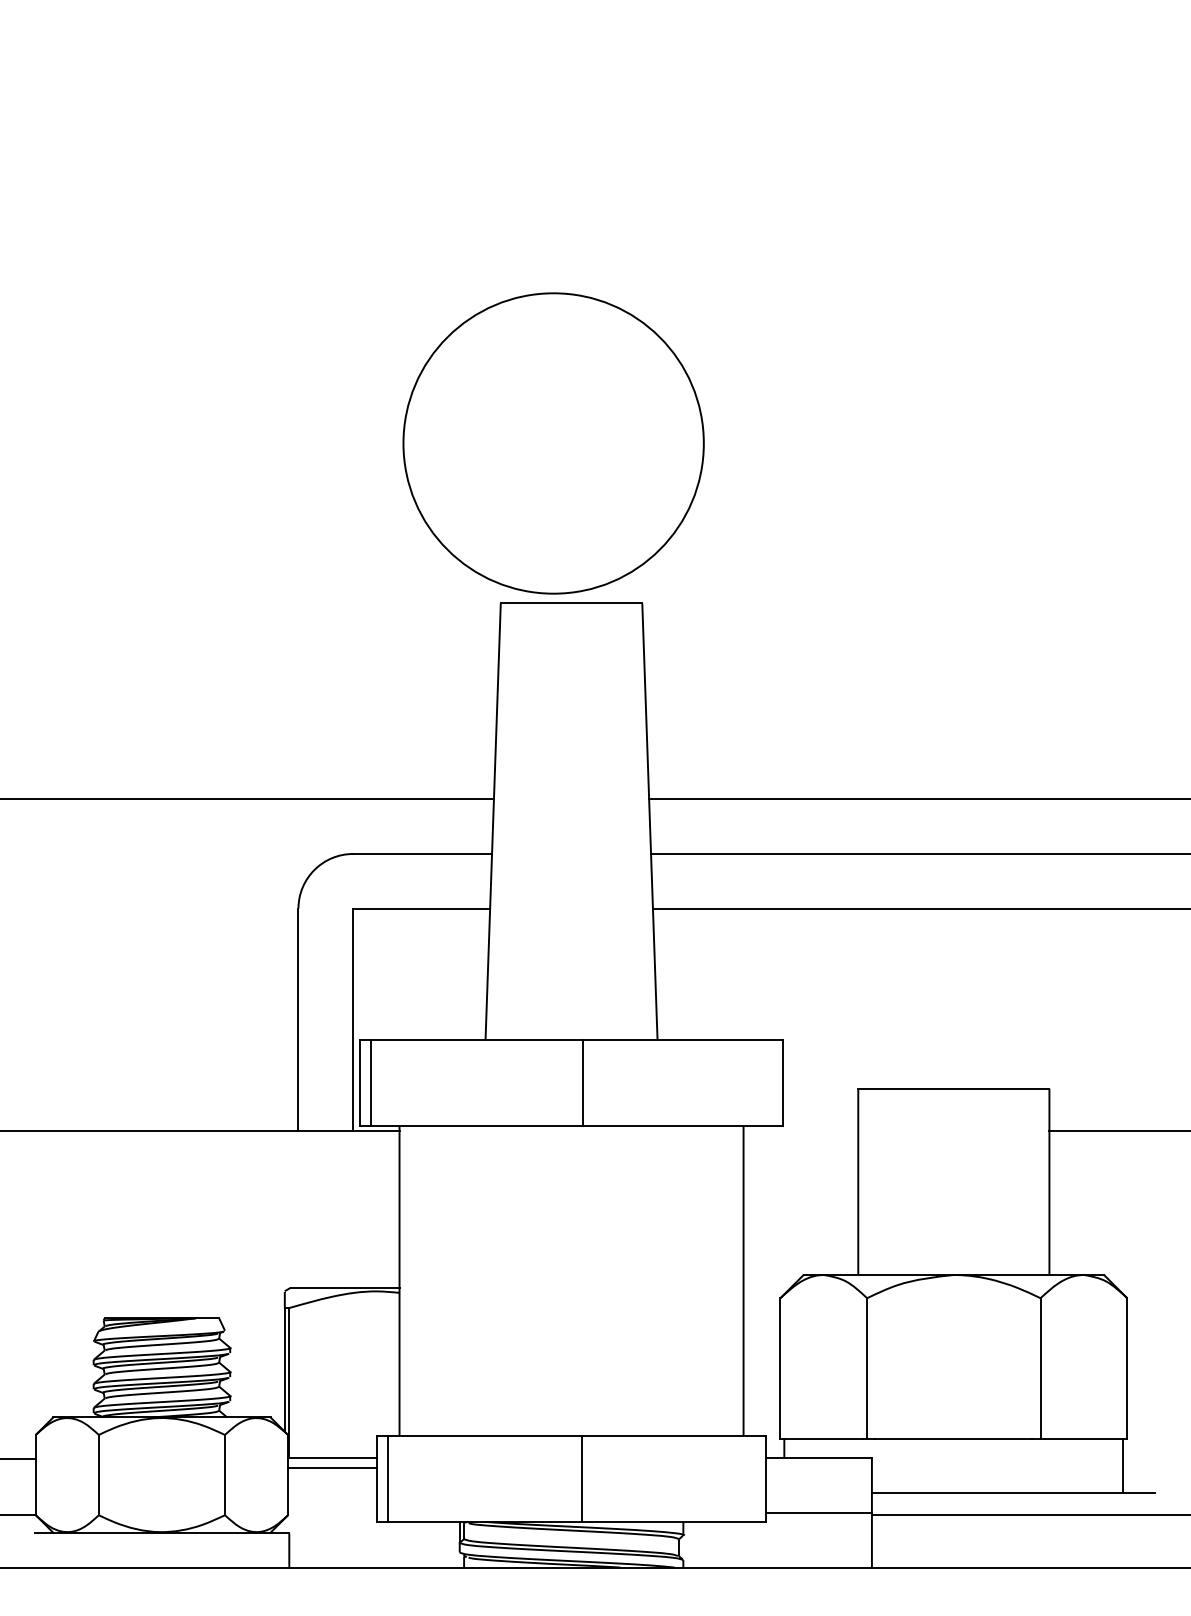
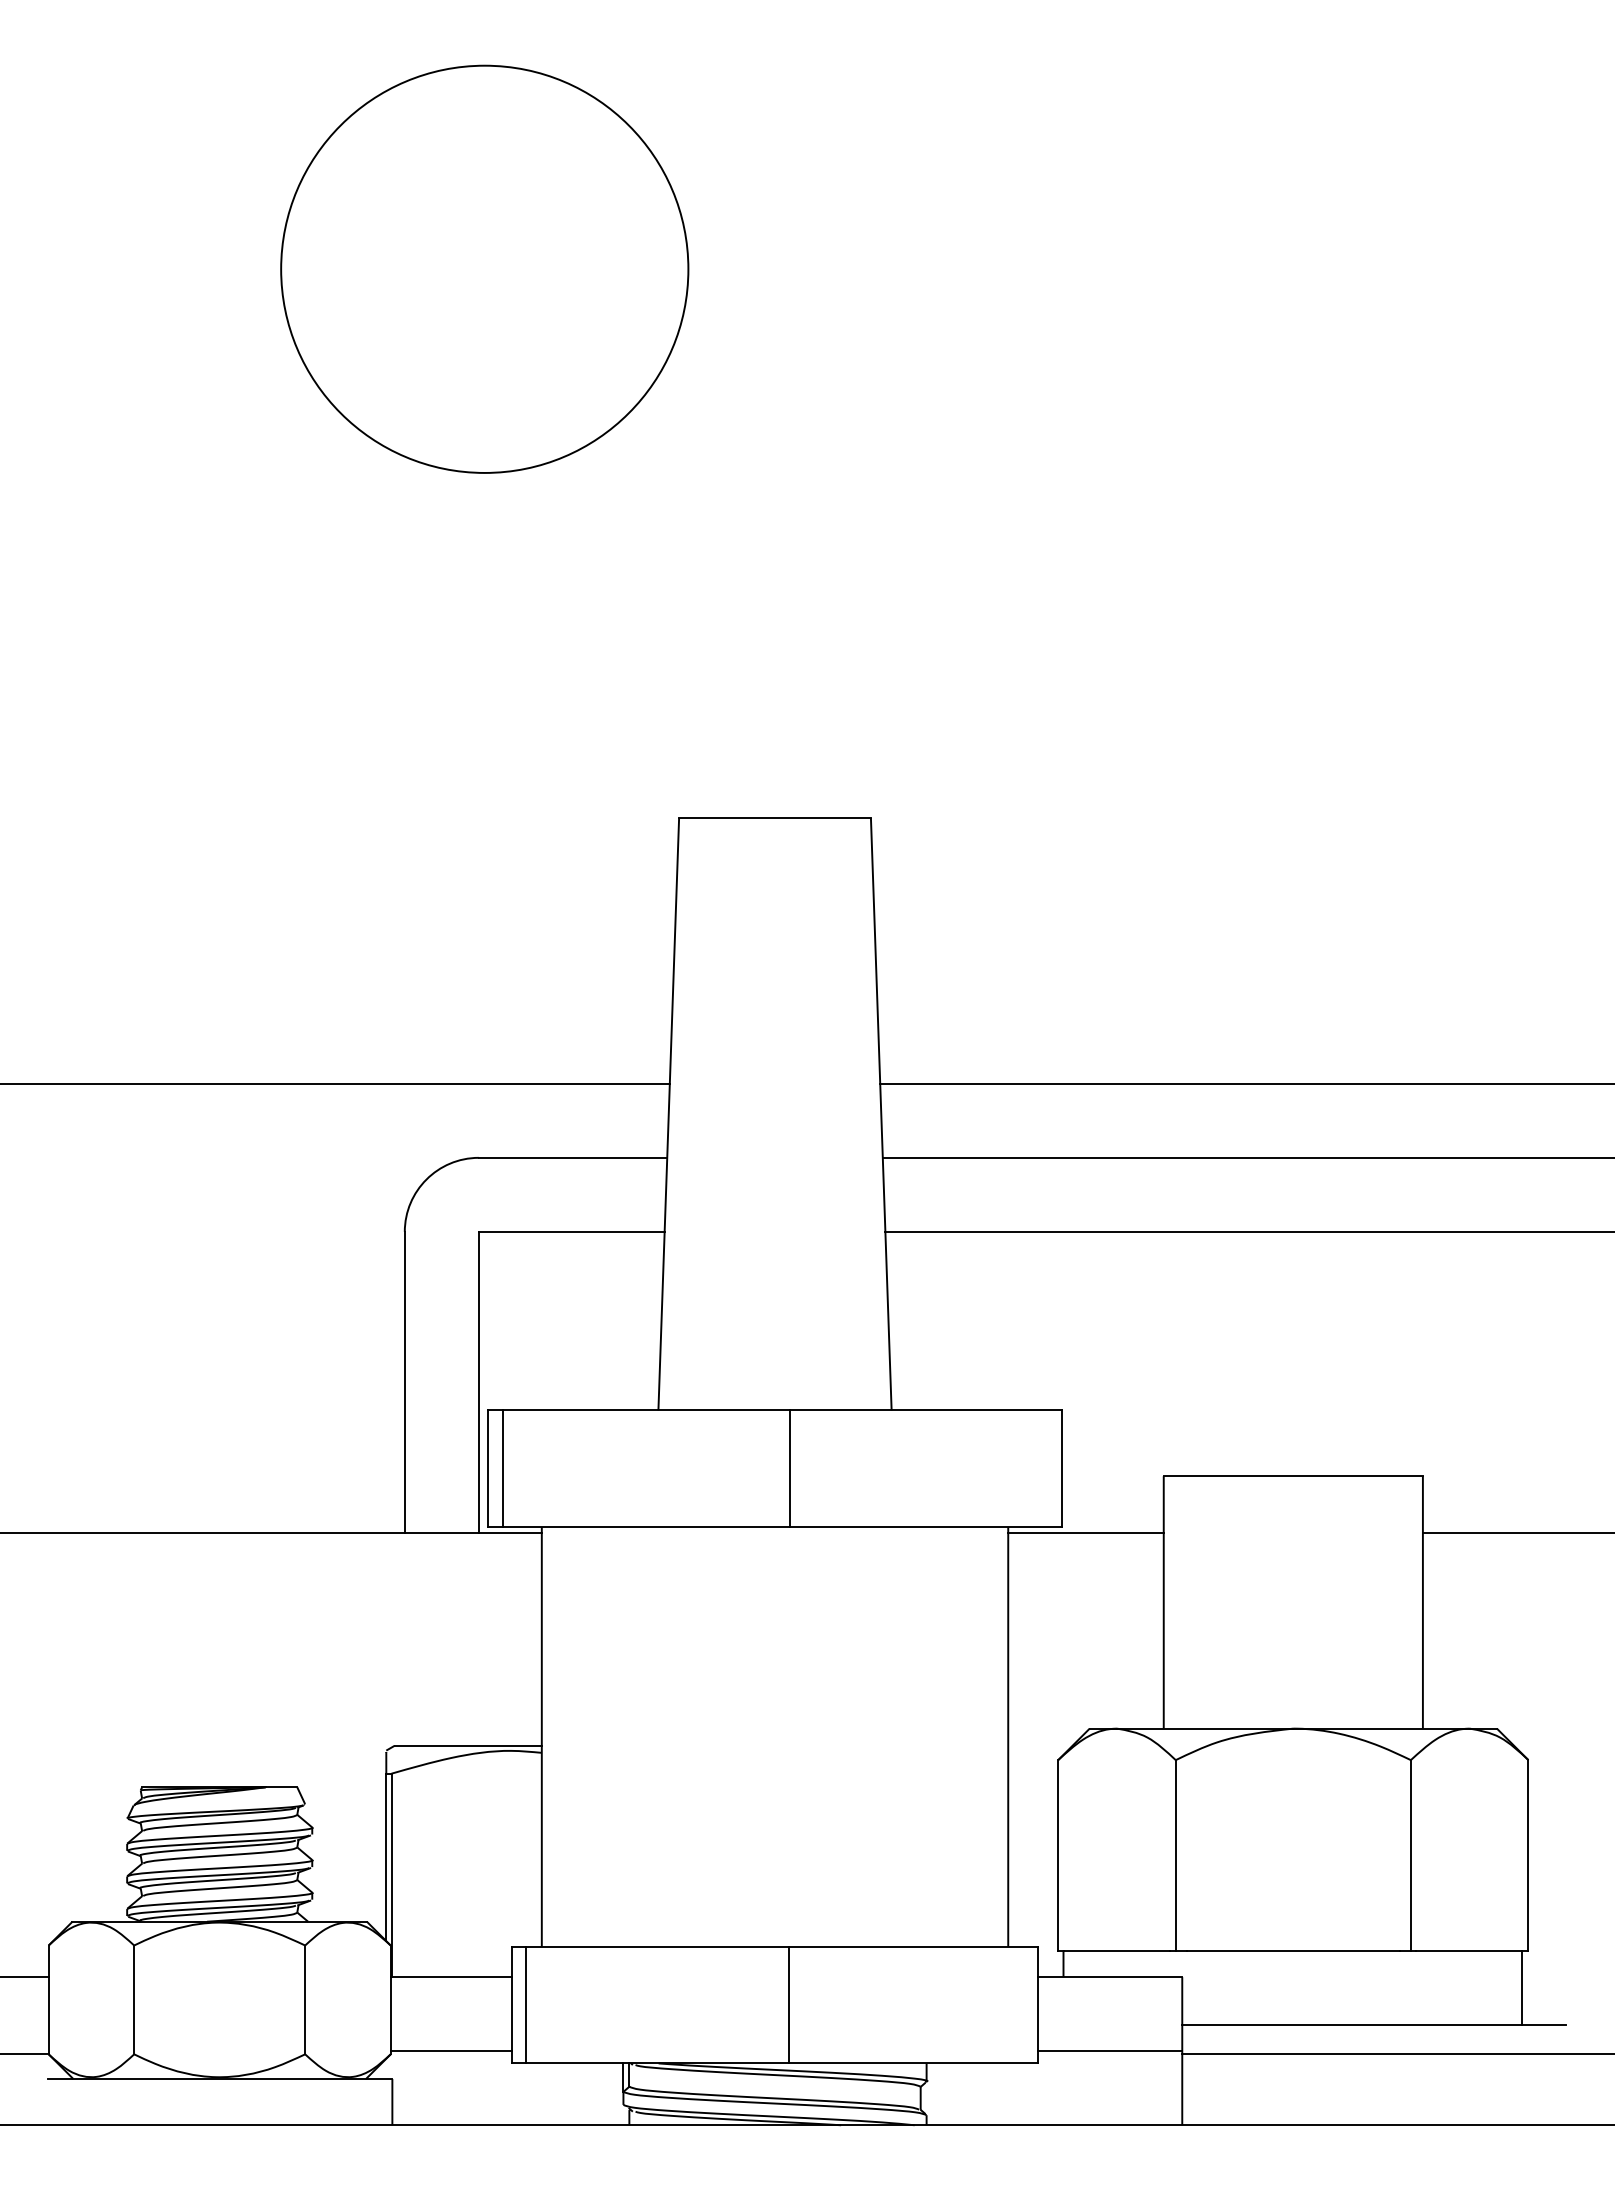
circle: (553, 442) -> (484, 268), moved
line: (800, 1130) -> (1085, 1532), added
line: (332, 1468) -> (450, 2051), moved

